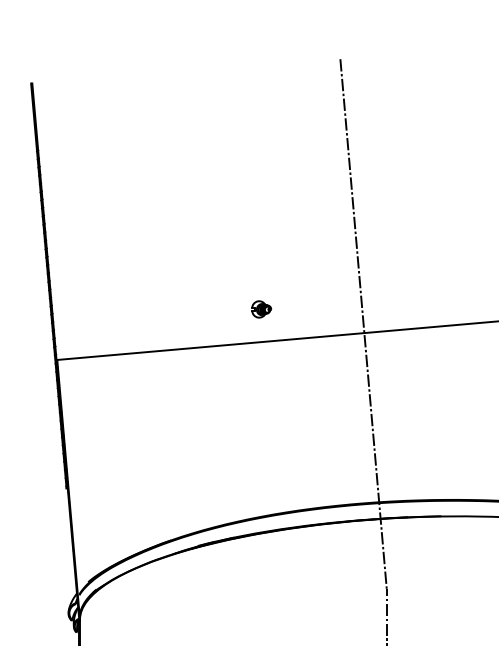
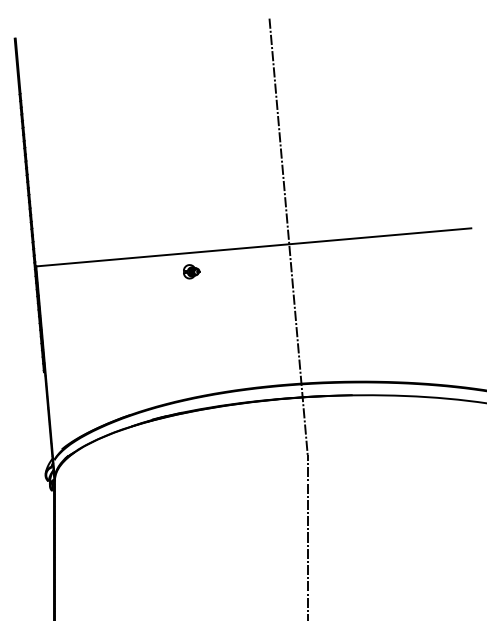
part: (261, 309) -> (191, 271), moved

